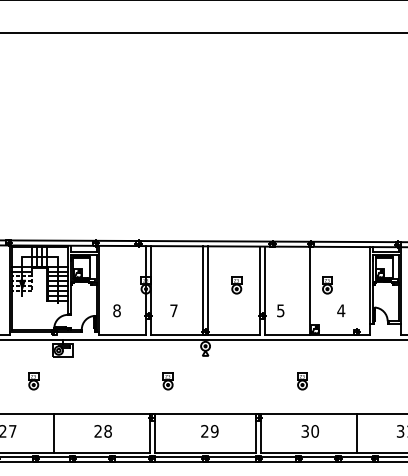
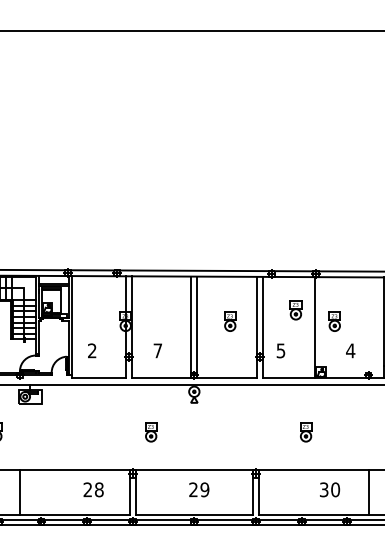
part: (293, 275) -> (295, 310), added
text: (116, 310) -> (91, 350), 8 -> 2
text: (102, 431) -> (92, 489), moved
text: (309, 431) -> (329, 489), moved

